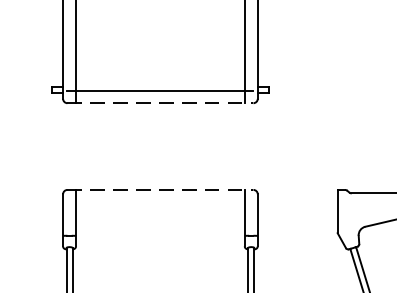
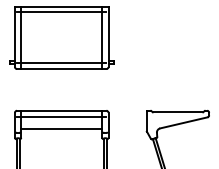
line: (159, 104) -> (61, 69), dashed -> solid
line: (159, 189) -> (61, 110), dashed -> solid
line: (159, 203) -> (61, 117), added
line: (159, 226) -> (61, 128), added

